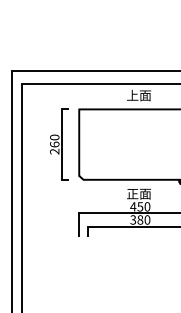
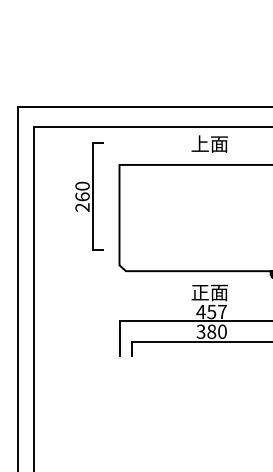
part: (59, 144) -> (89, 196), moved
text: (147, 206) -> (222, 311), 450 -> 457

